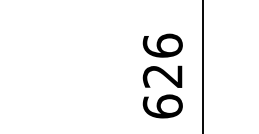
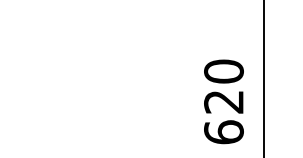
text: (162, 45) -> (223, 71), 626 -> 620

